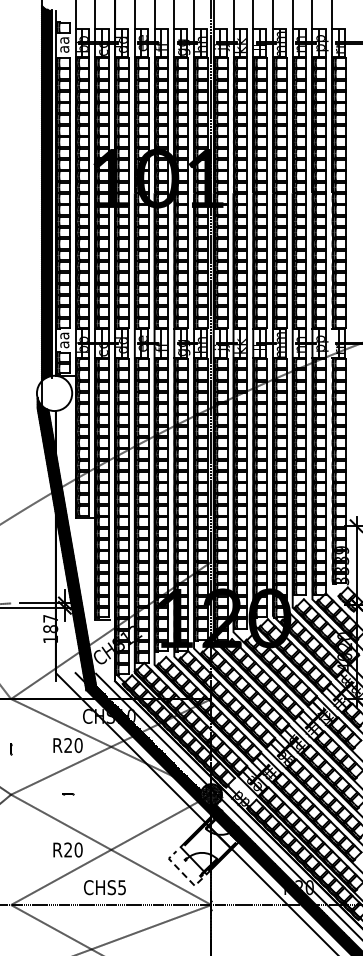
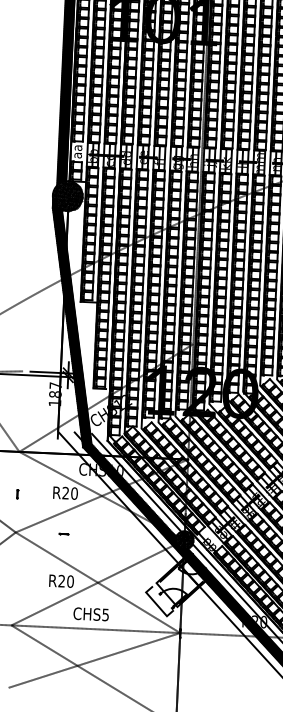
hatch: (54, 392) -> (67, 195), added
line: (181, 872) -> (156, 604), dashed -> solid

